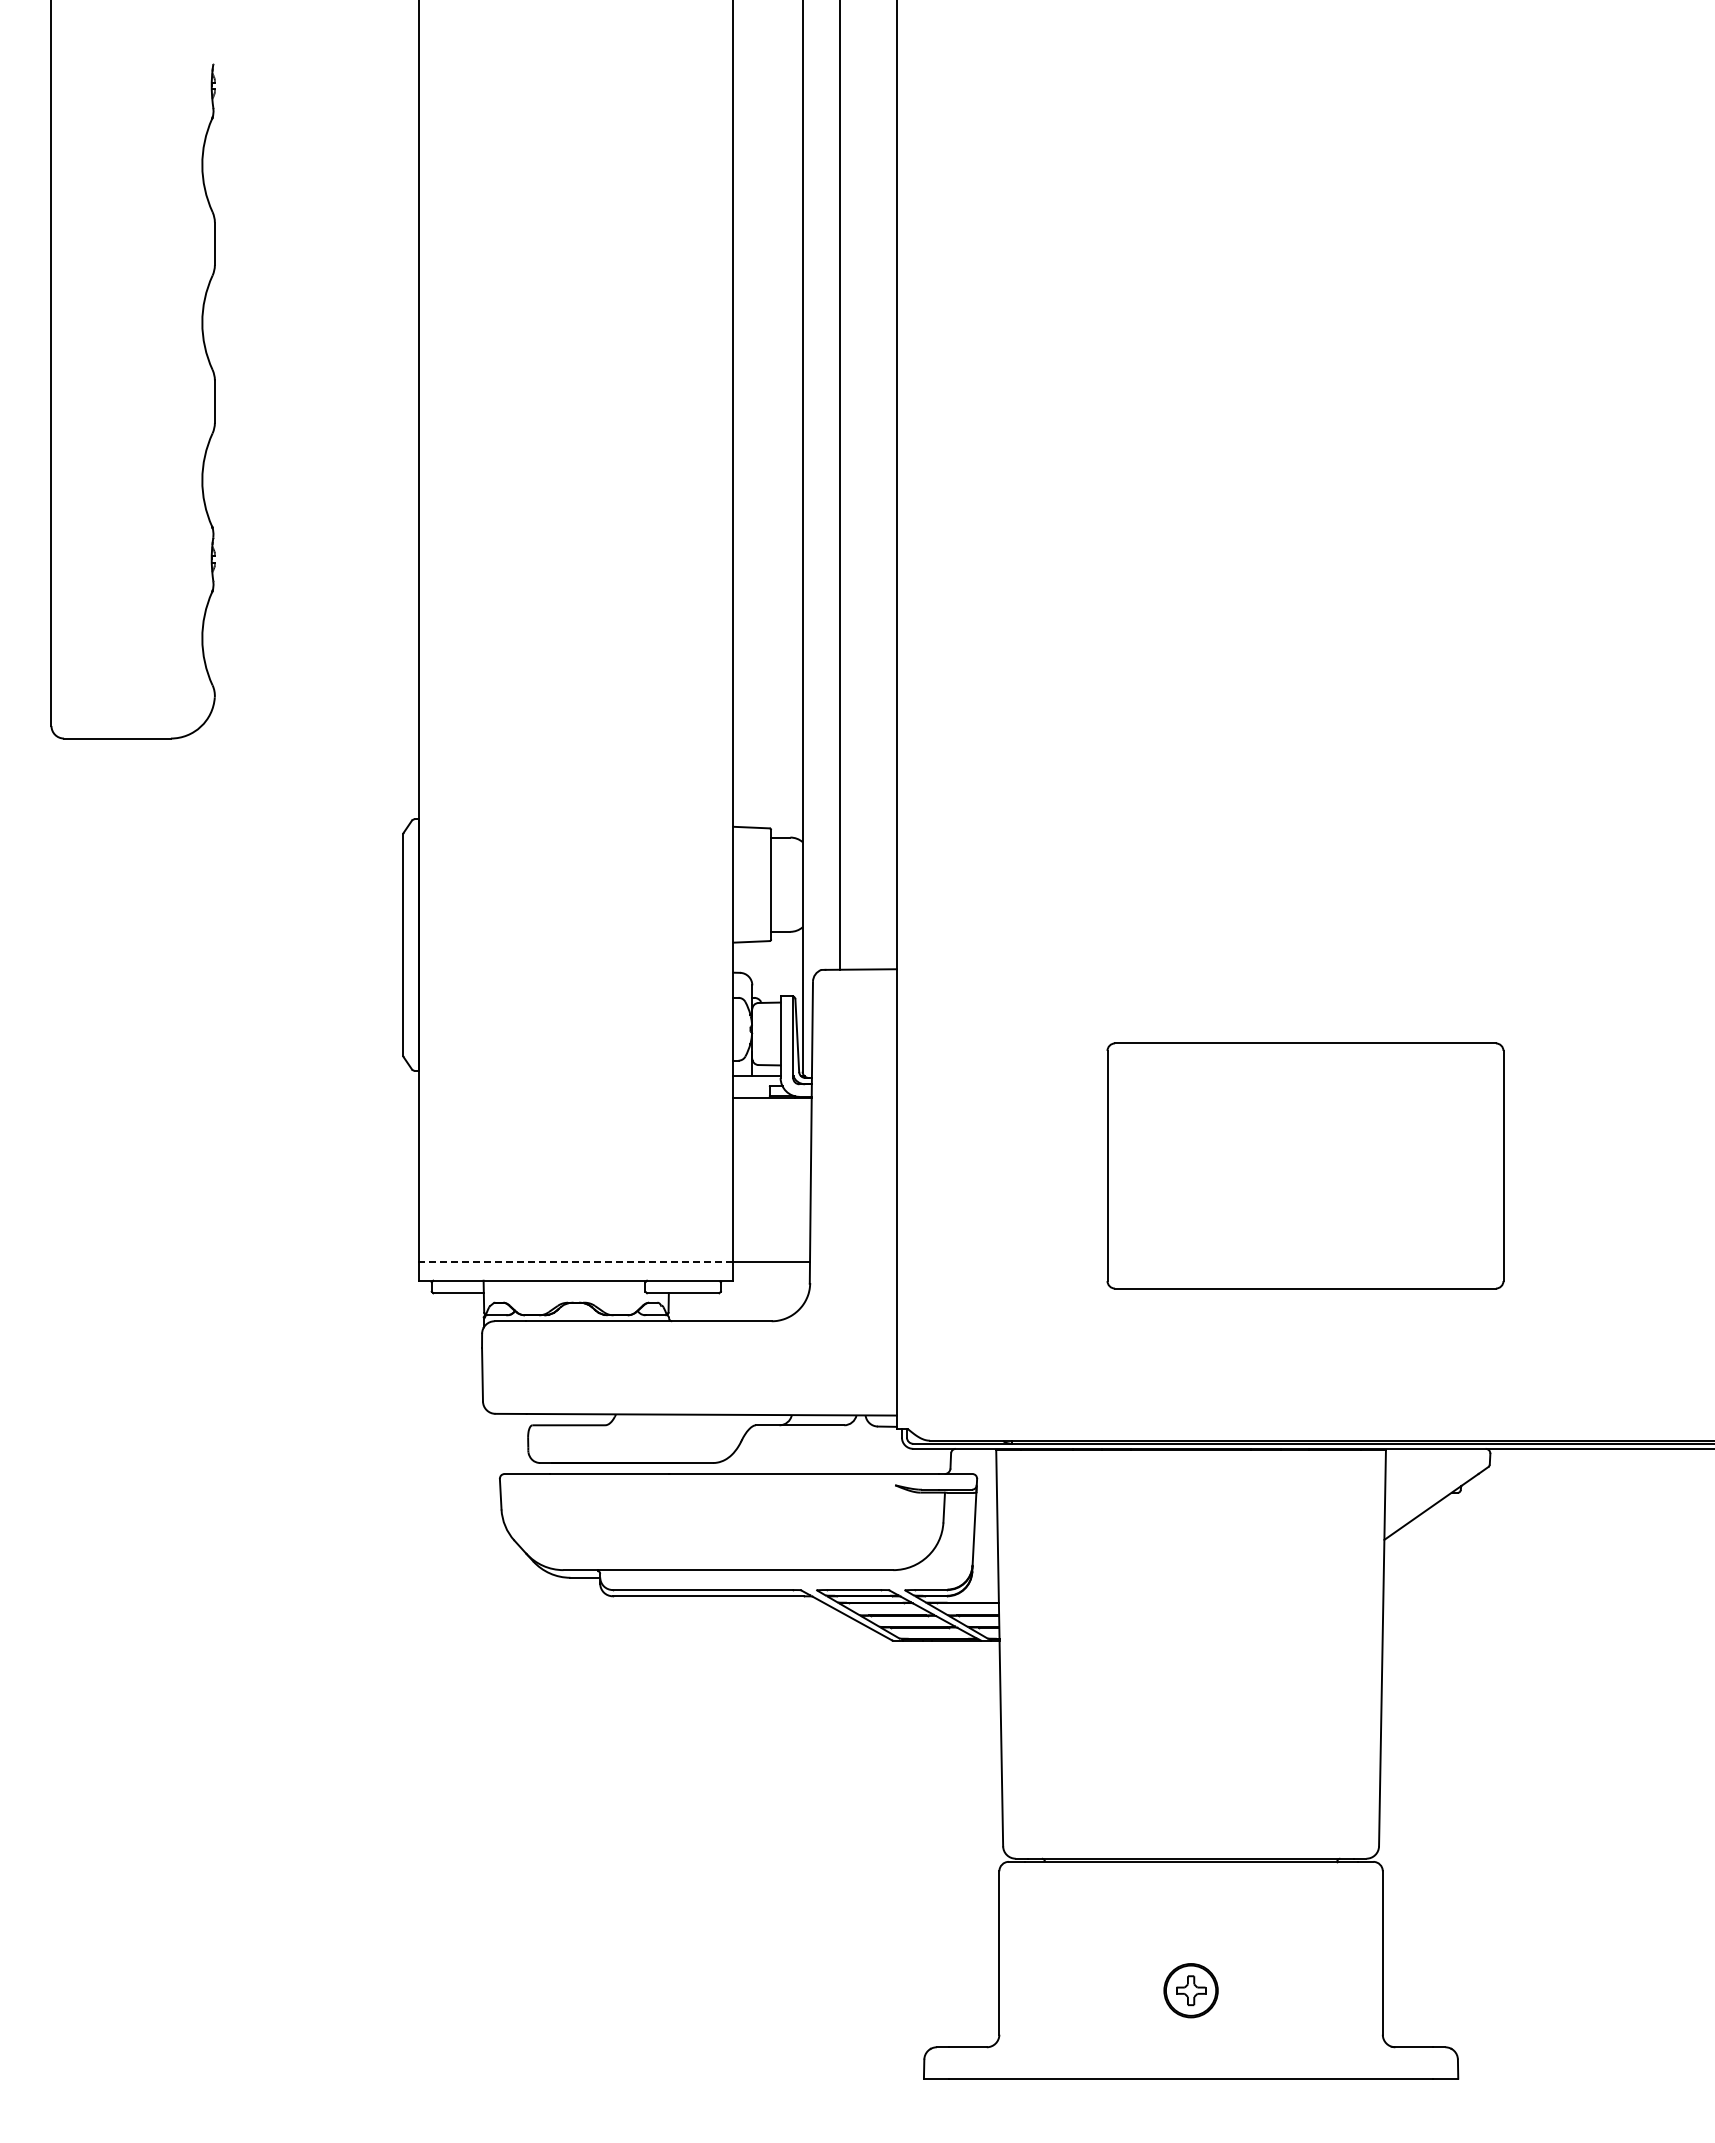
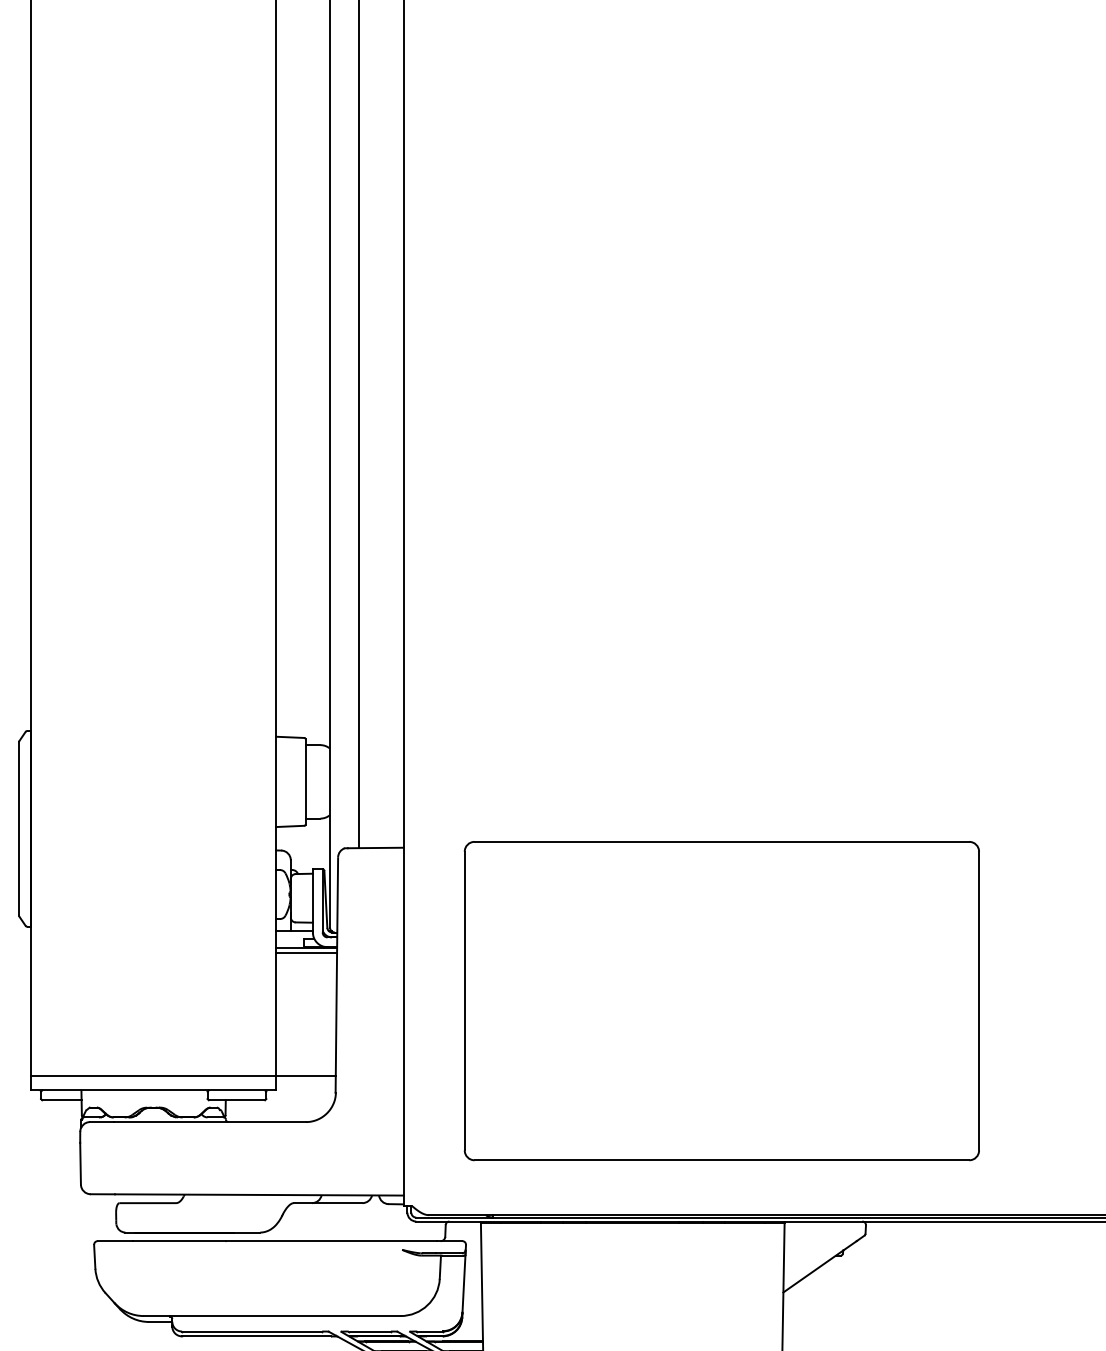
line: (772, 1104) -> (306, 953), added
part: (1305, 1165) -> (721, 1000), size x1.67
line: (575, 1261) -> (153, 1075), dashed -> solid

